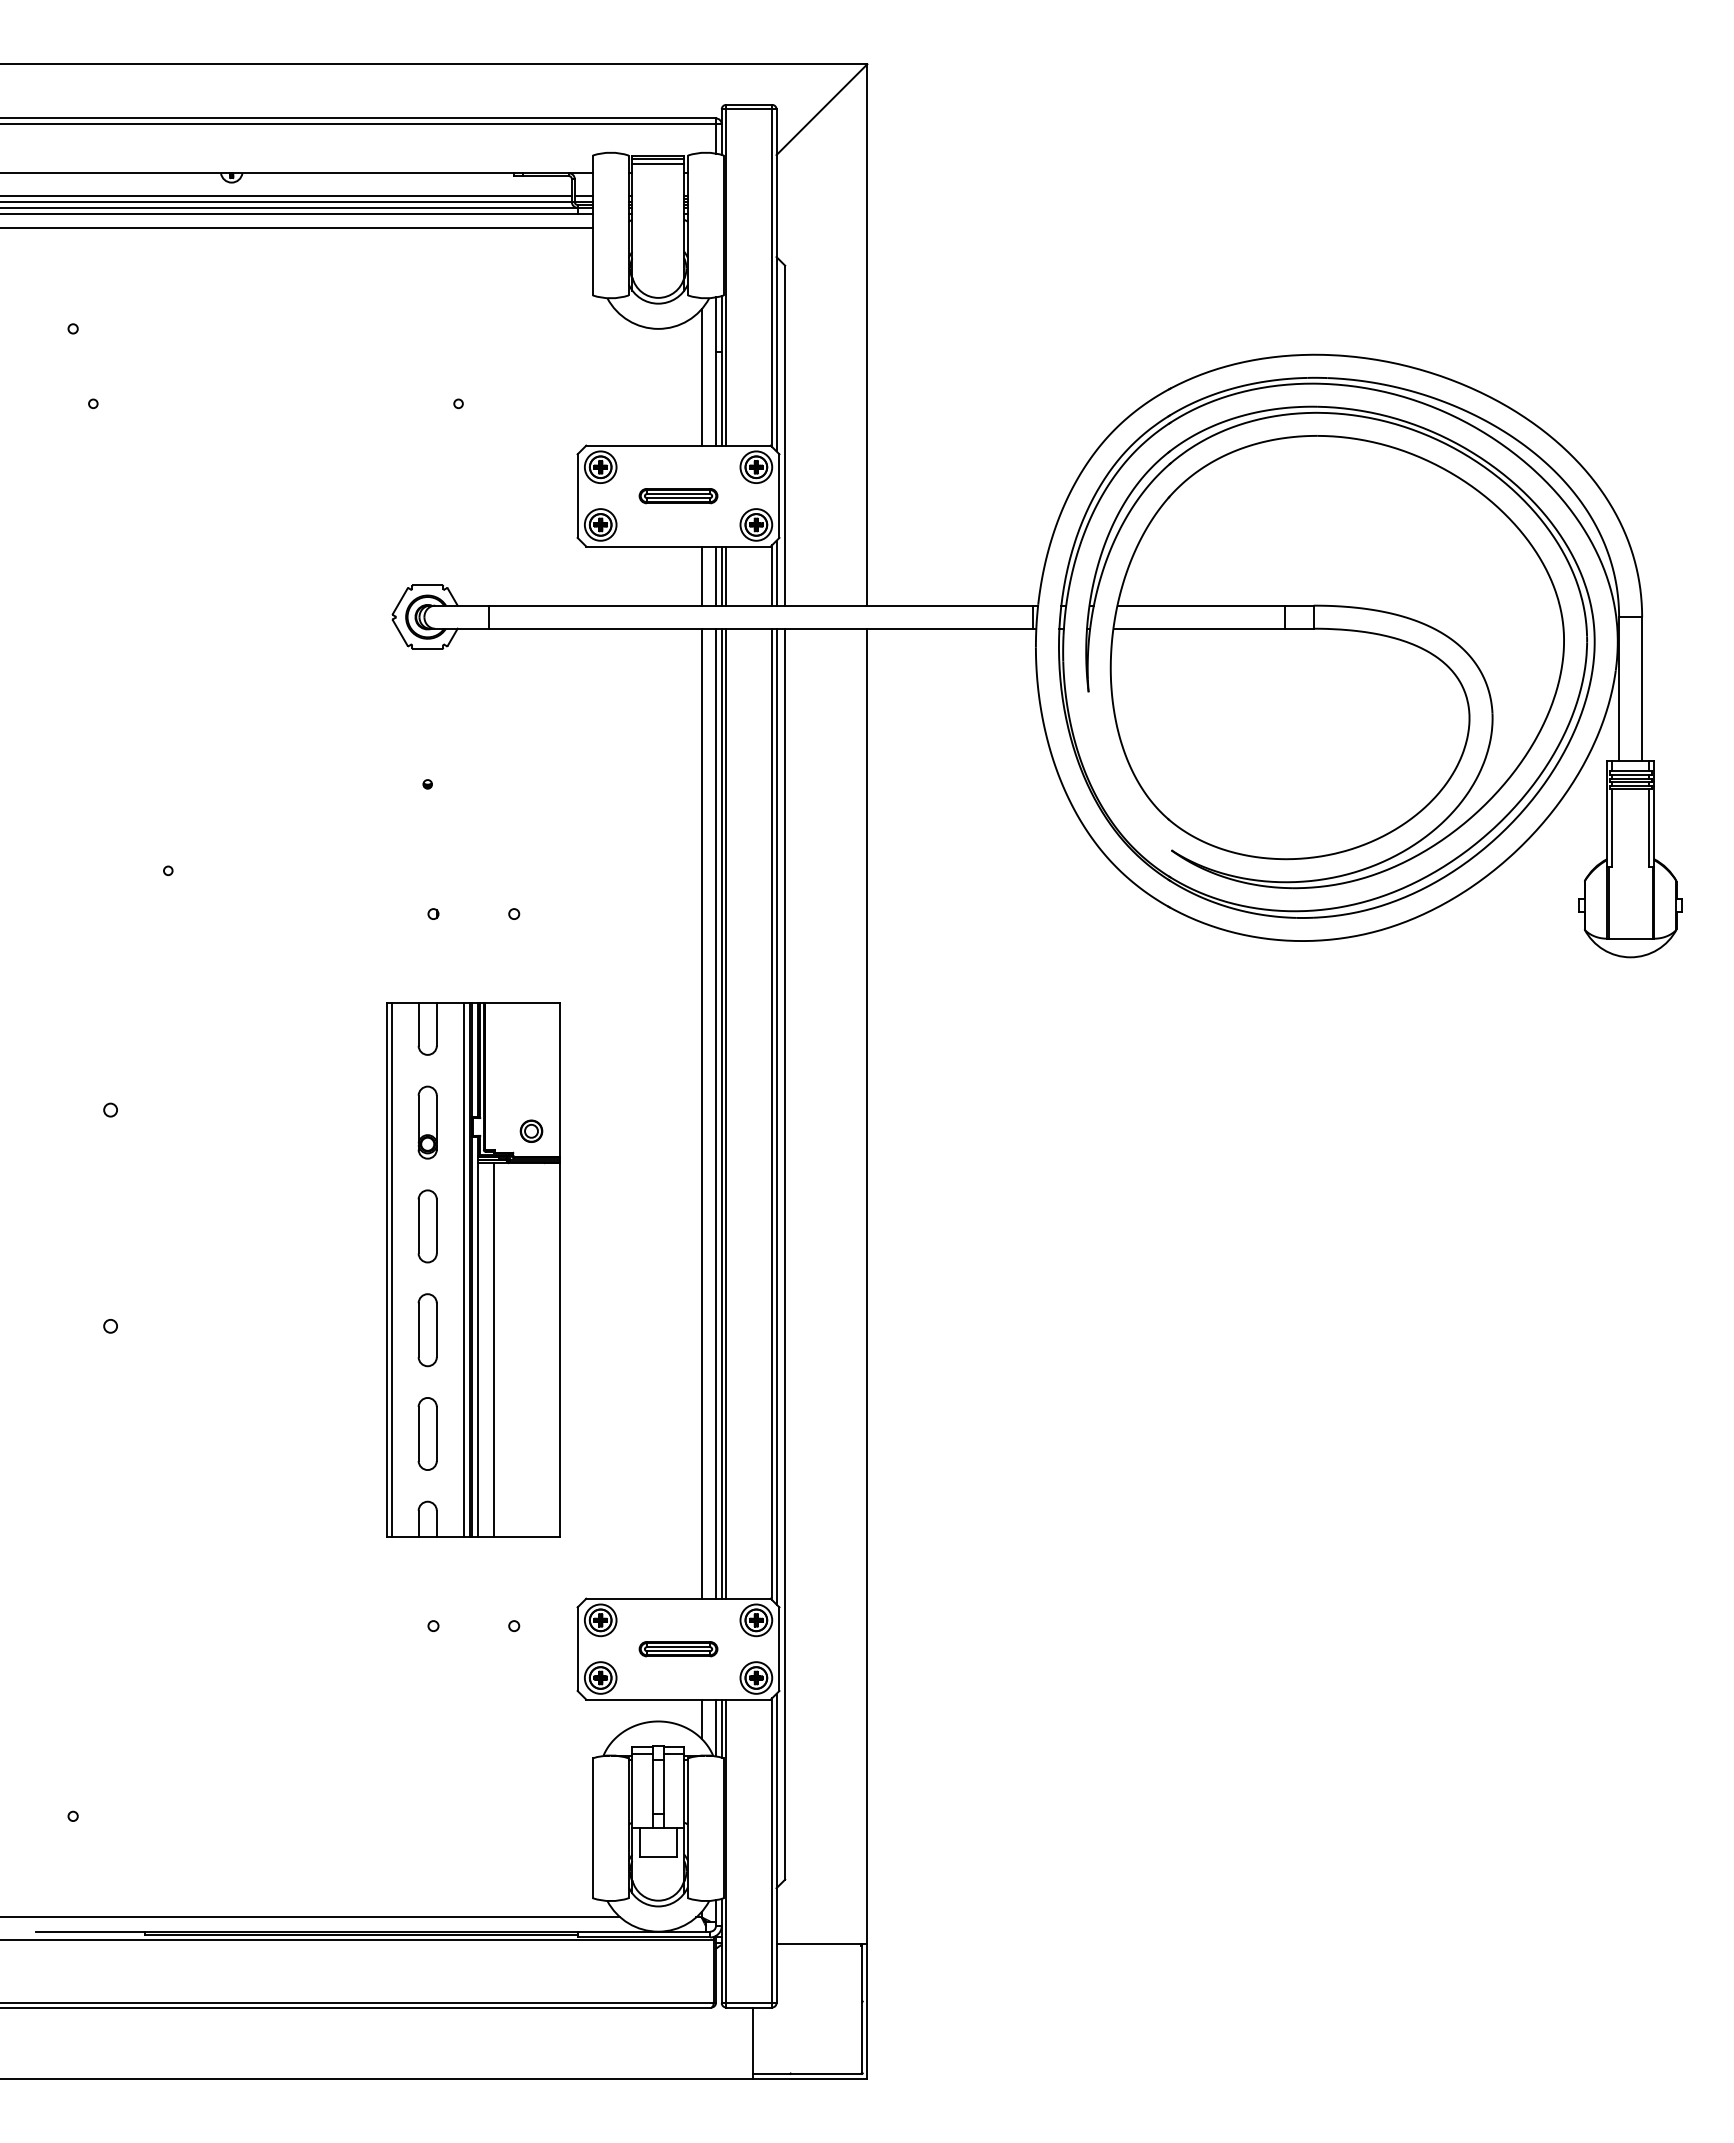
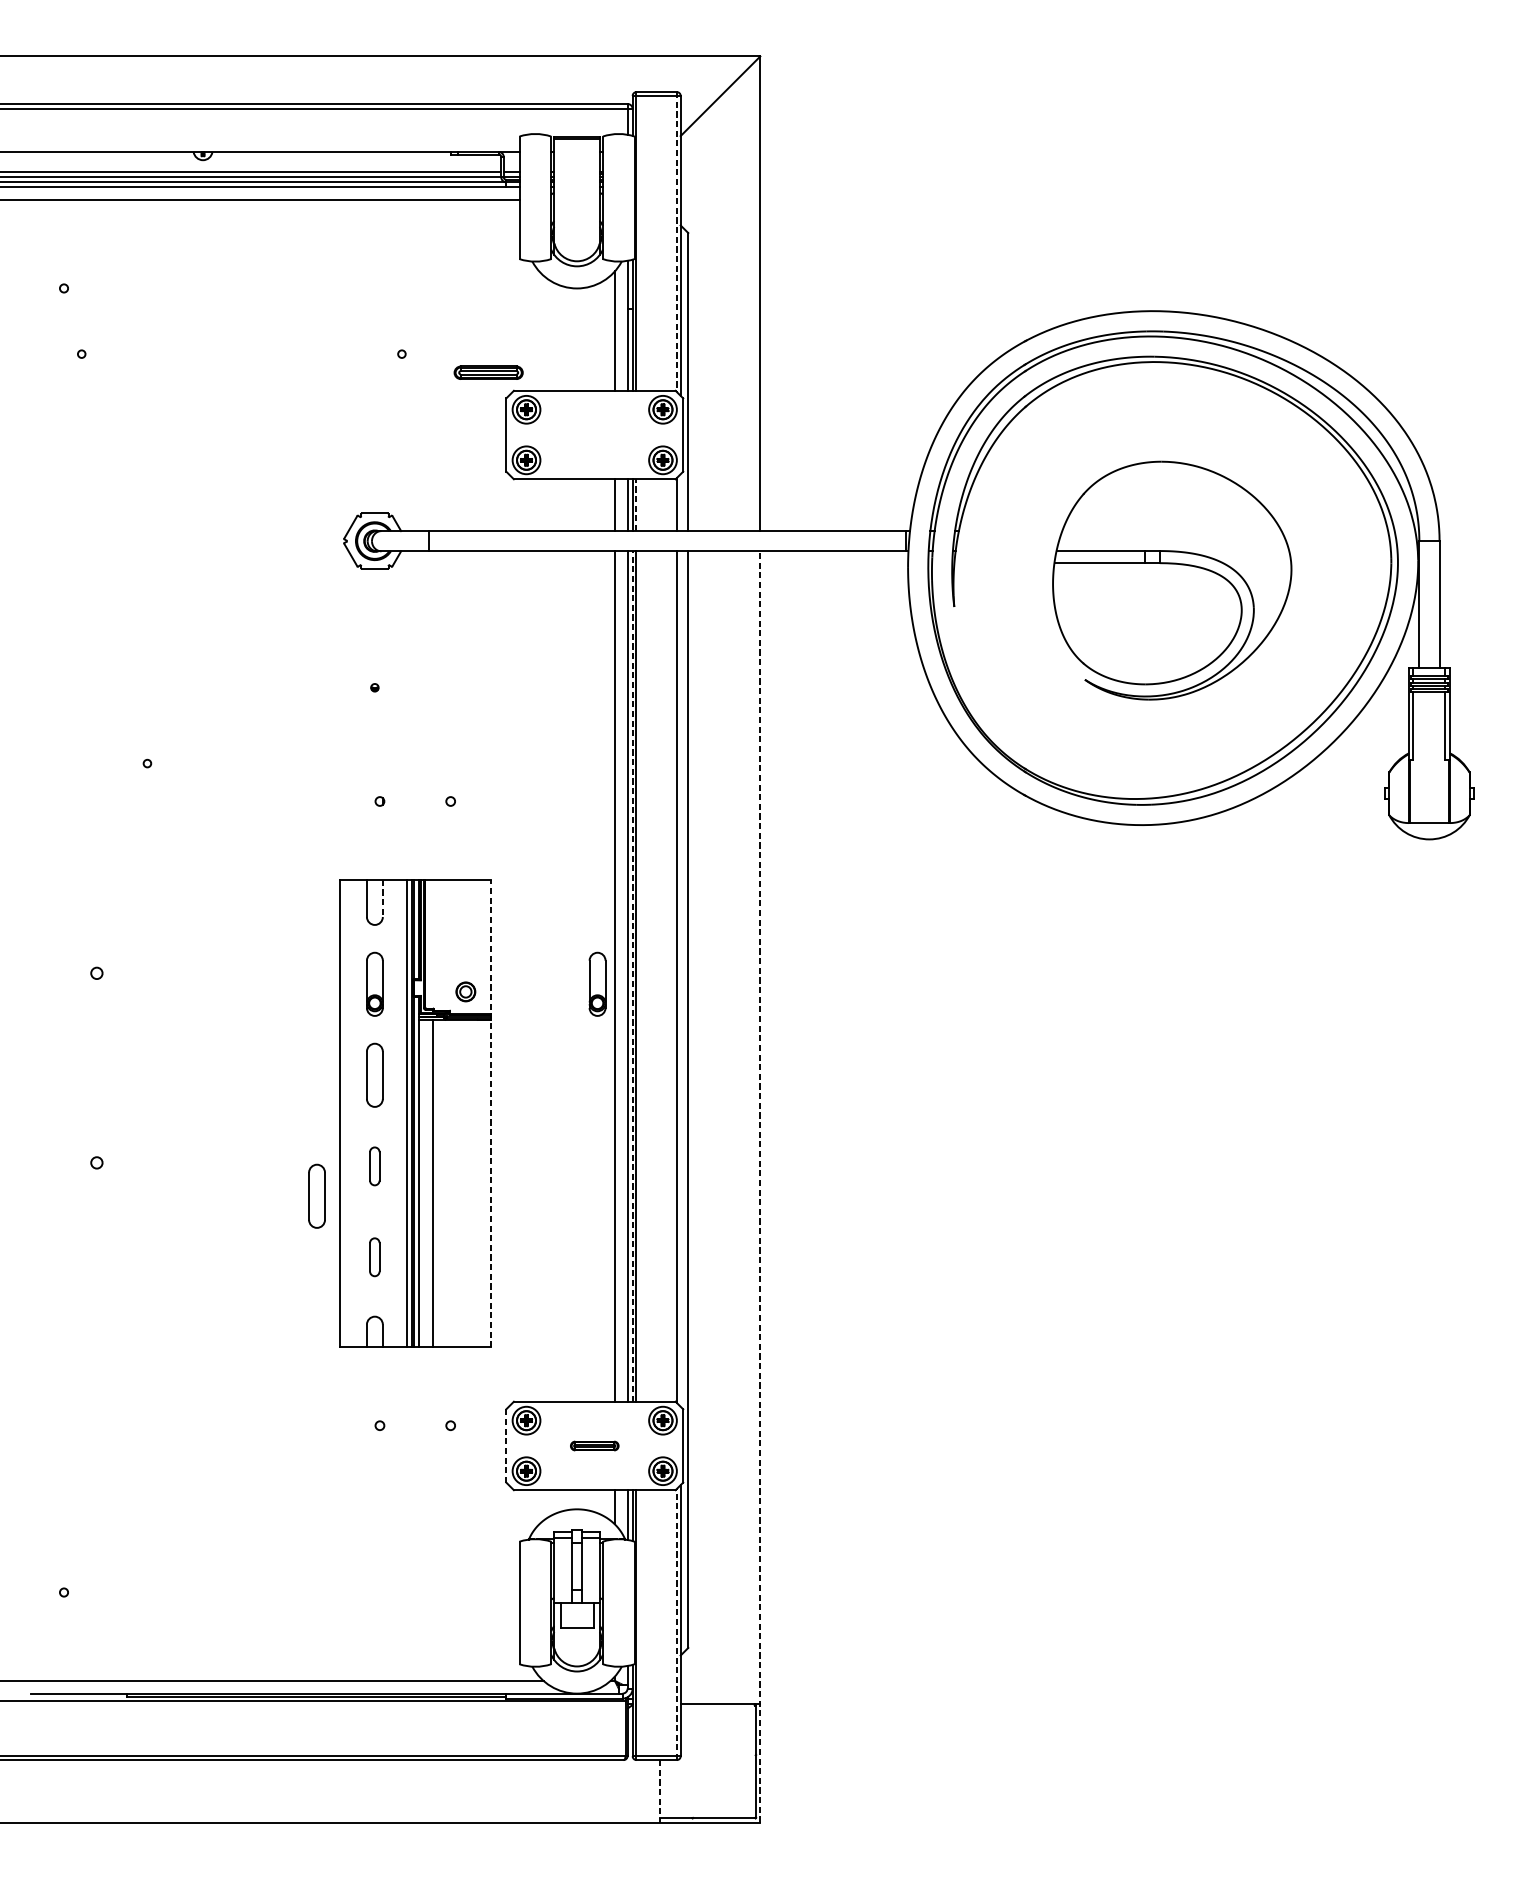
line: (658, 164) -> (577, 144), removed
line: (772, 276) -> (677, 242), solid -> dashed
part: (678, 496) -> (488, 373), moved
line: (776, 572) -> (680, 502), removed
line: (726, 576) -> (636, 505), solid -> dashed
part: (1336, 662) -> (1171, 580), size x0.6
line: (436, 1025) -> (382, 899), solid -> dashed
line: (721, 1113) -> (632, 976), solid -> dashed
line: (776, 1116) -> (680, 978), removed
part: (681, 1122) -> (597, 984), added
line: (391, 1269) -> (343, 1113), removed
line: (560, 1270) -> (491, 1113), solid -> dashed
part: (427, 1330) -> (374, 1166), size x0.6
line: (867, 1353) -> (760, 1186), solid -> dashed
part: (361, 1364) -> (316, 1196), added
part: (427, 1433) -> (374, 1256), size x0.6
line: (577, 1649) -> (506, 1446), solid -> dashed
part: (678, 1649) -> (594, 1446), size x0.7
line: (772, 1852) -> (677, 1624), solid -> dashed
line: (752, 2043) -> (659, 1791), solid -> dashed

